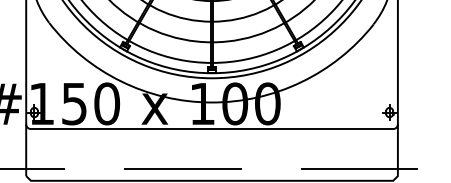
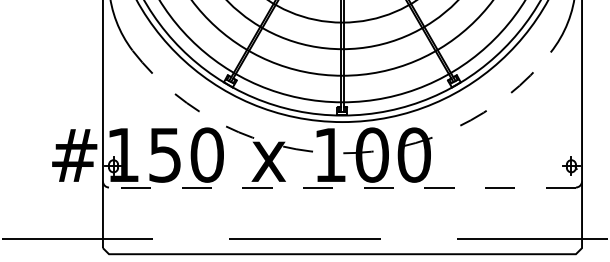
arc: (211, 102) -> (341, 153), solid -> dashed
line: (211, 129) -> (341, 187), solid -> dashed

